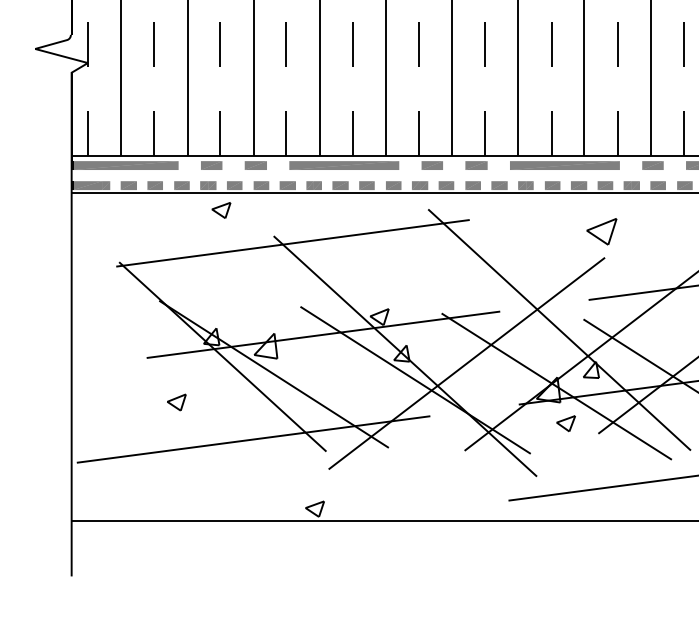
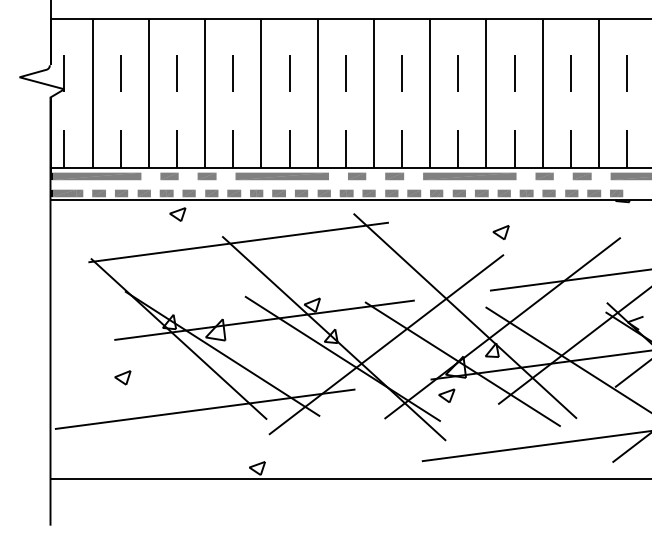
part: (601, 231) -> (500, 232), size x0.62
part: (176, 402) -> (122, 377), moved
part: (565, 423) -> (446, 395), moved

